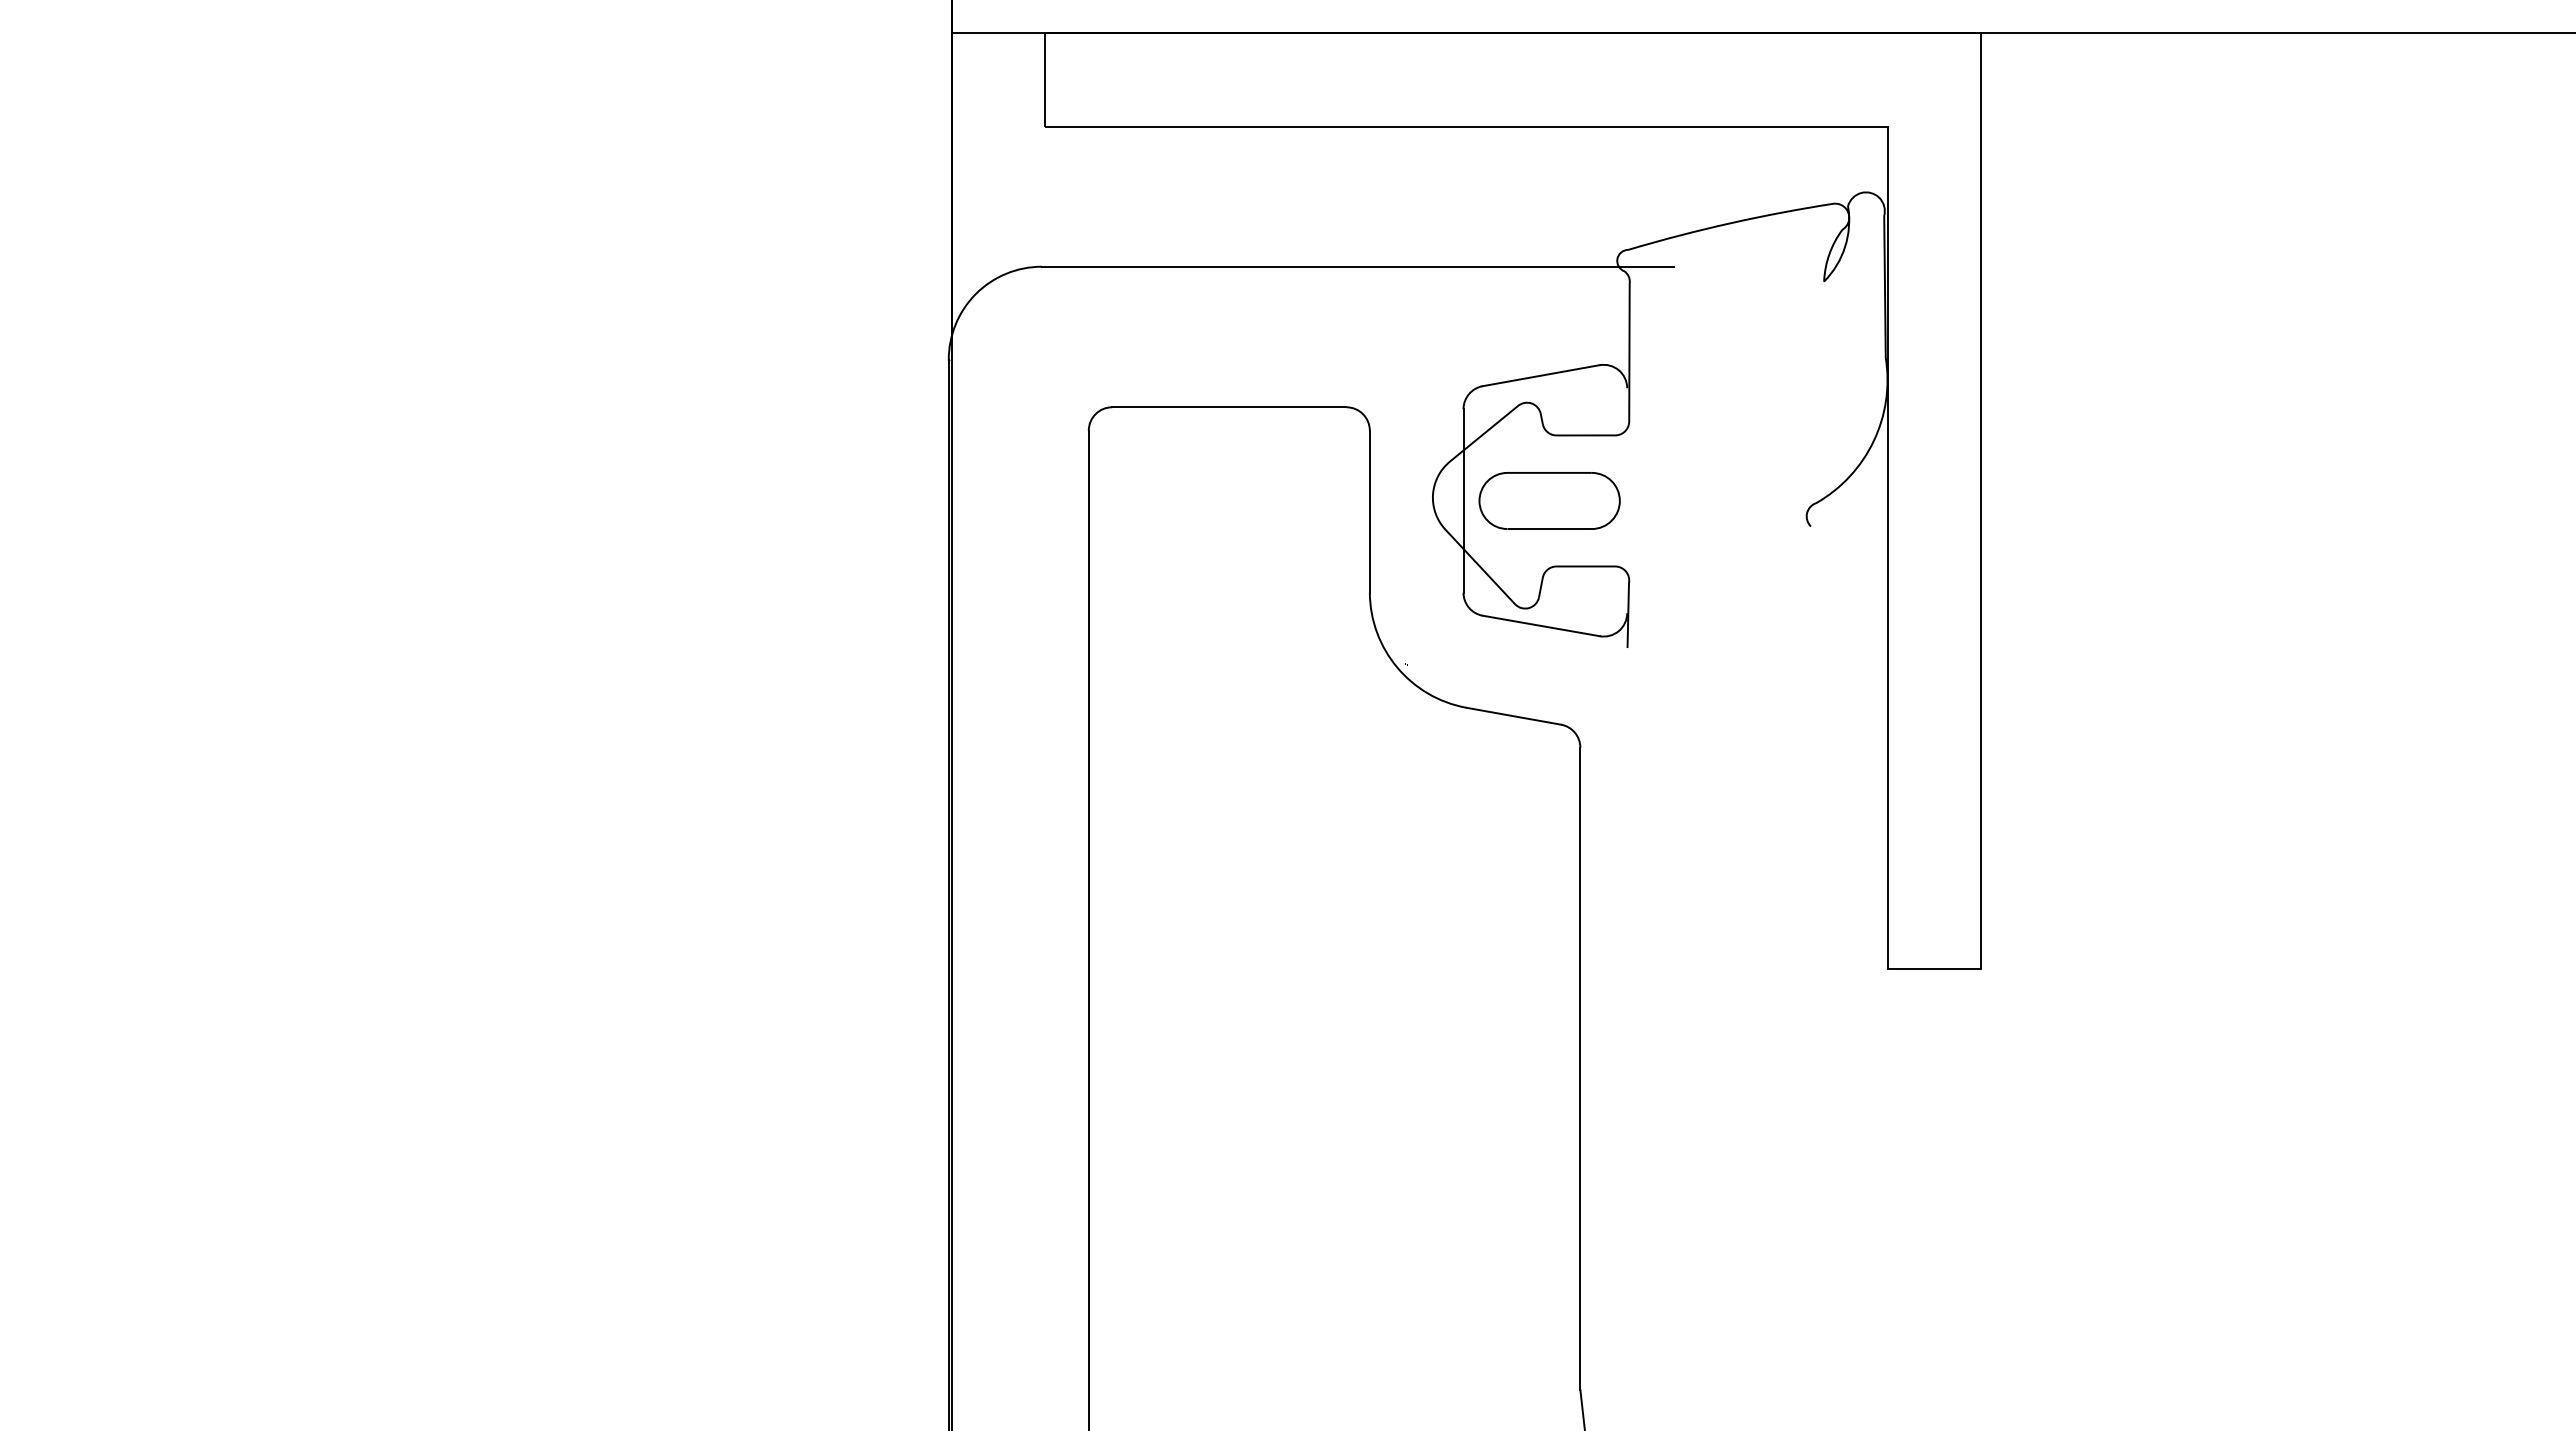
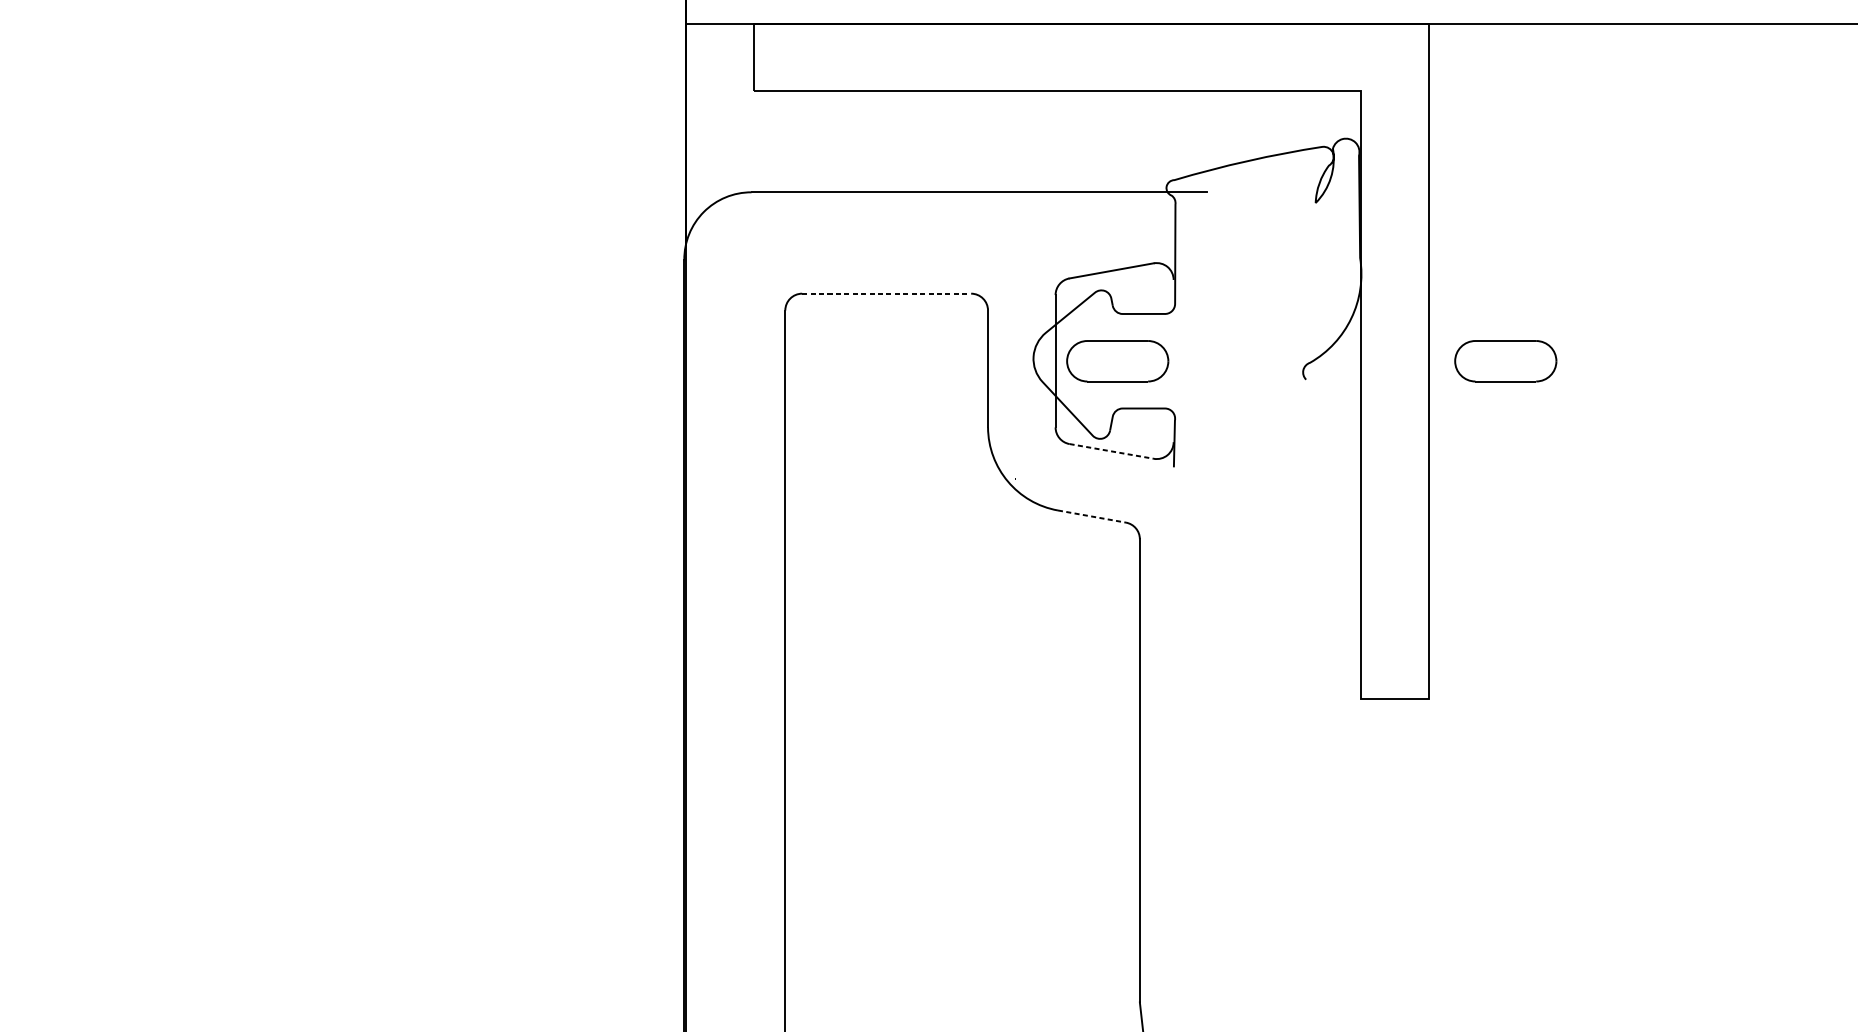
line: (1229, 407) -> (886, 293), solid -> dashed
part: (2087, 500) -> (1505, 360), added
line: (1541, 626) -> (1111, 451), solid -> dashed
line: (1513, 716) -> (1091, 516), solid -> dashed

